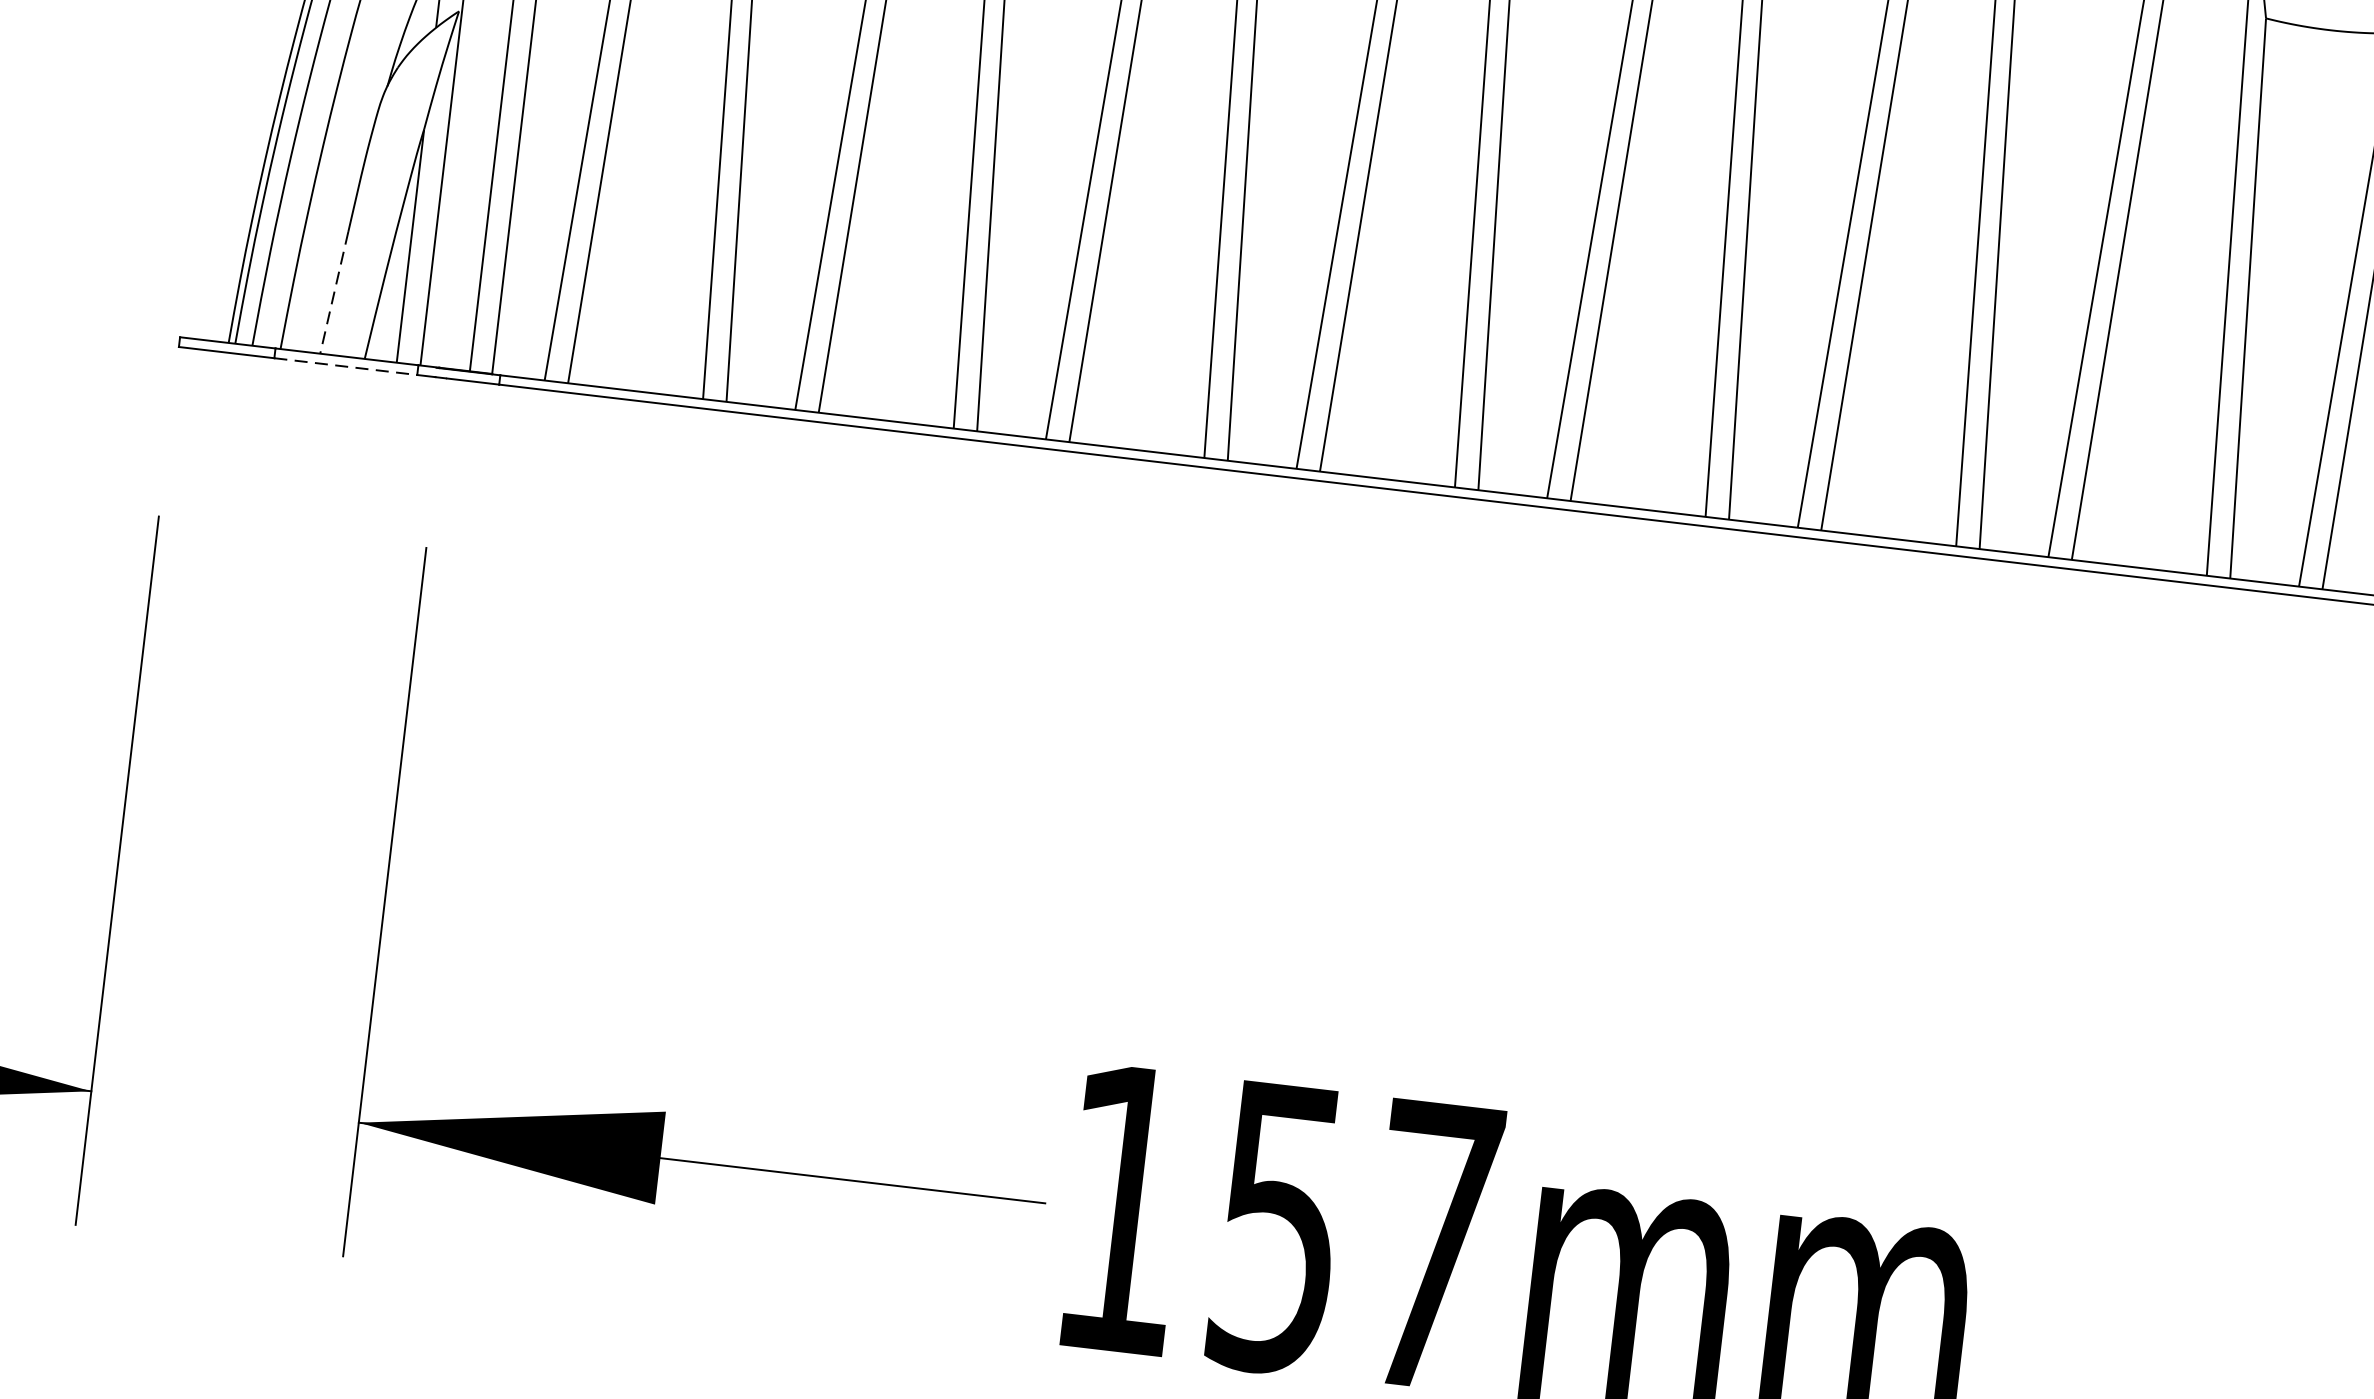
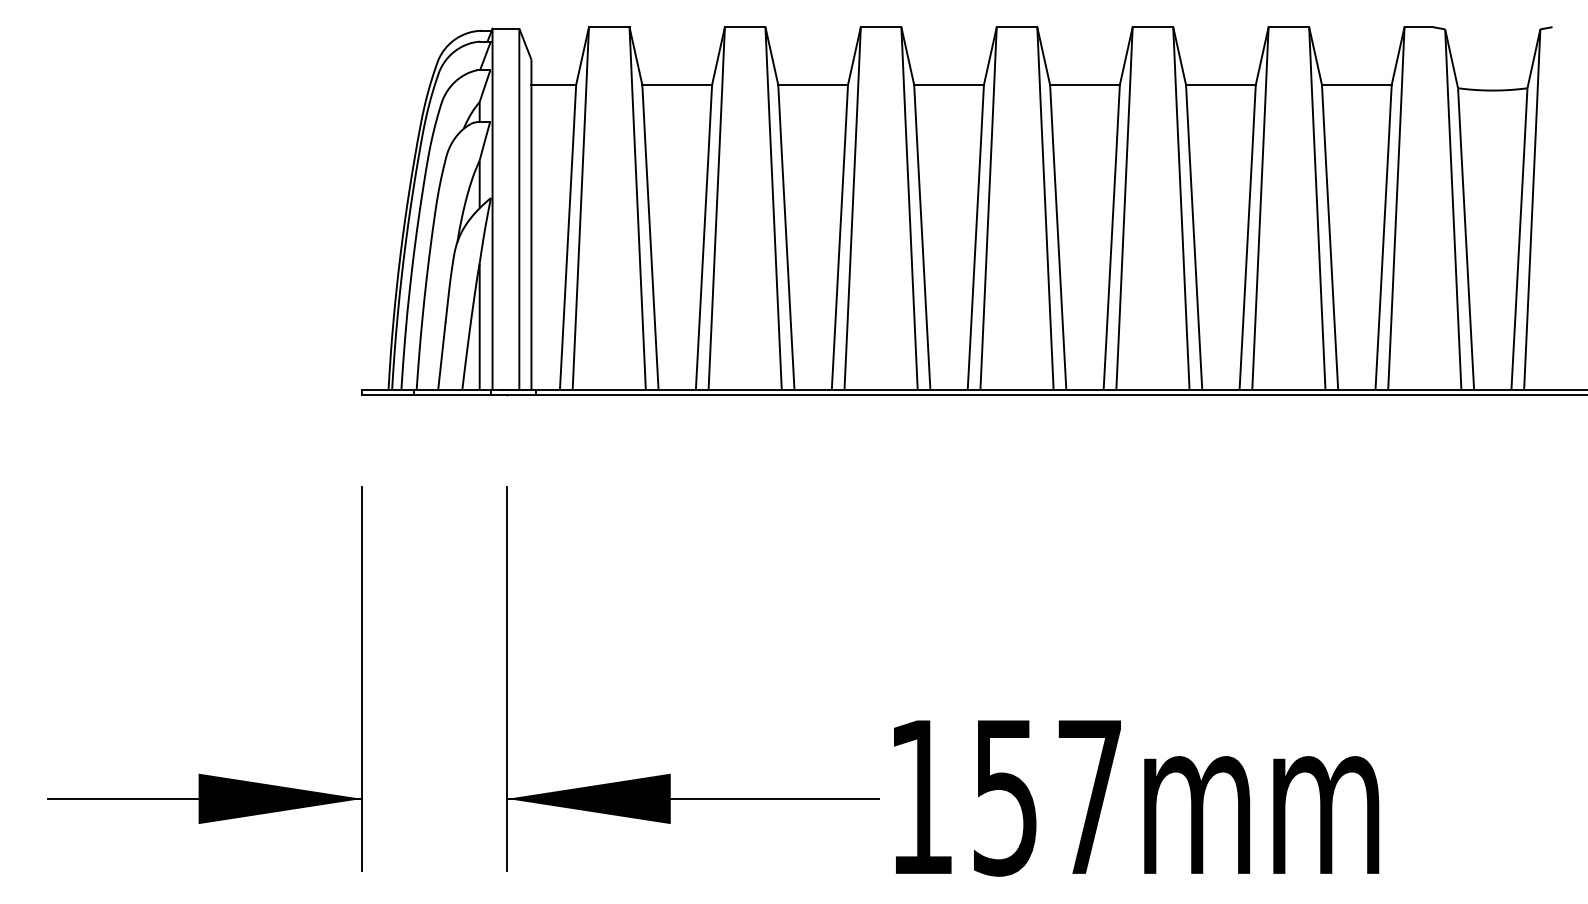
line: (333, 292) -> (441, 356), dashed -> solid
line: (345, 367) -> (452, 395), dashed -> solid

